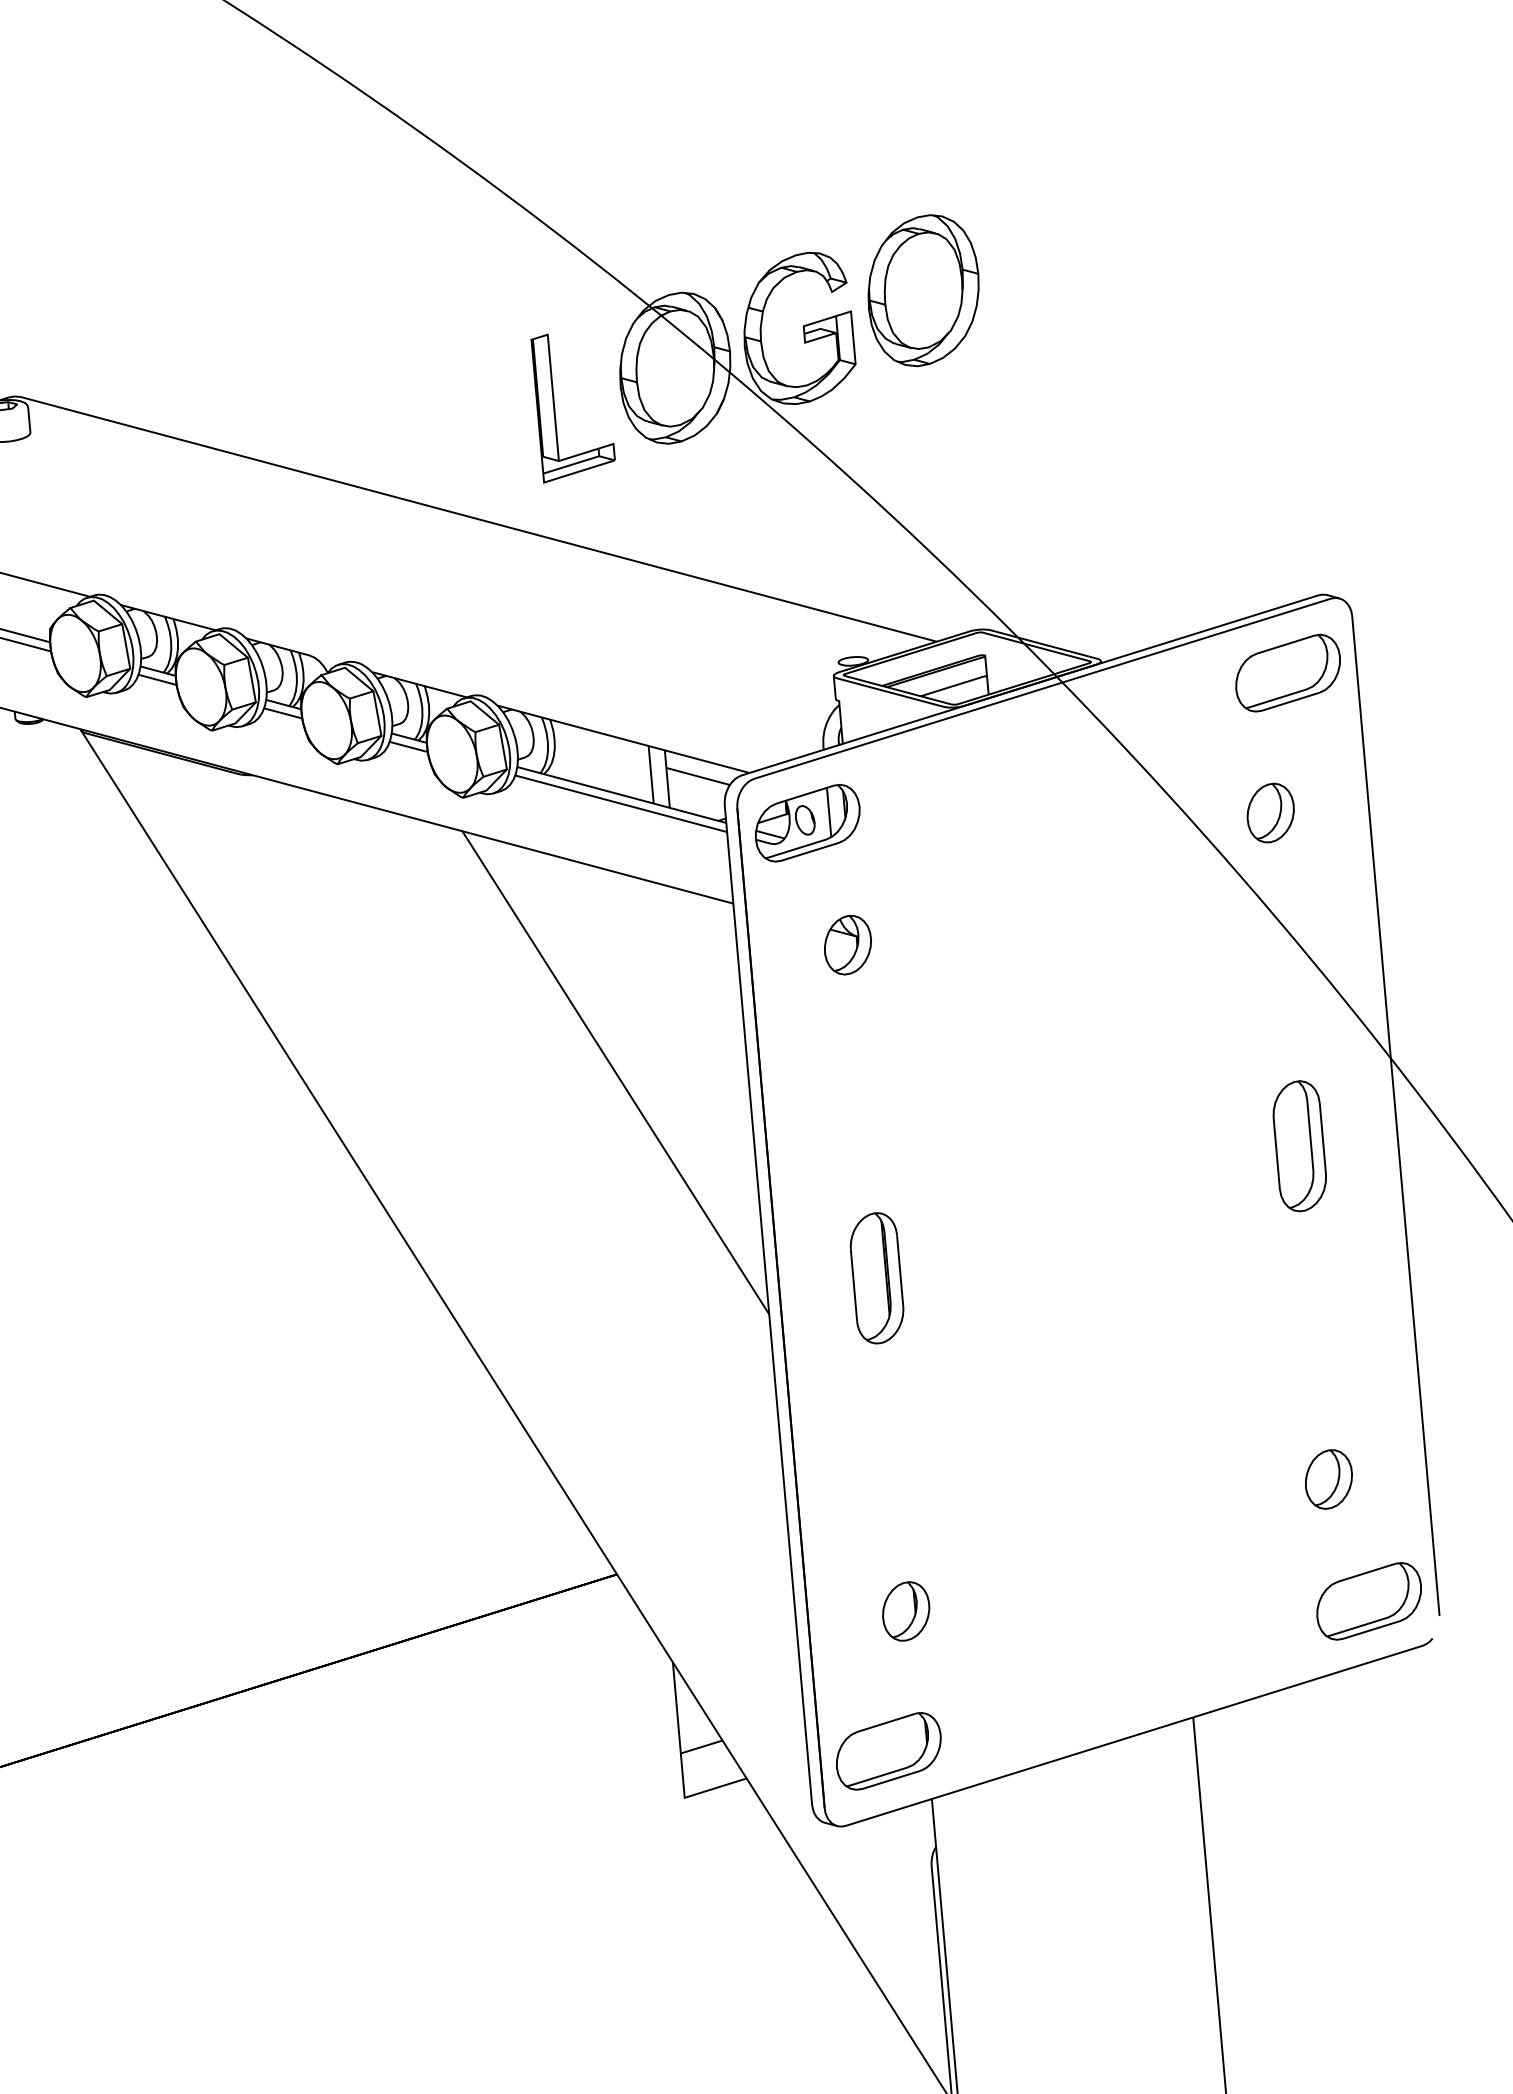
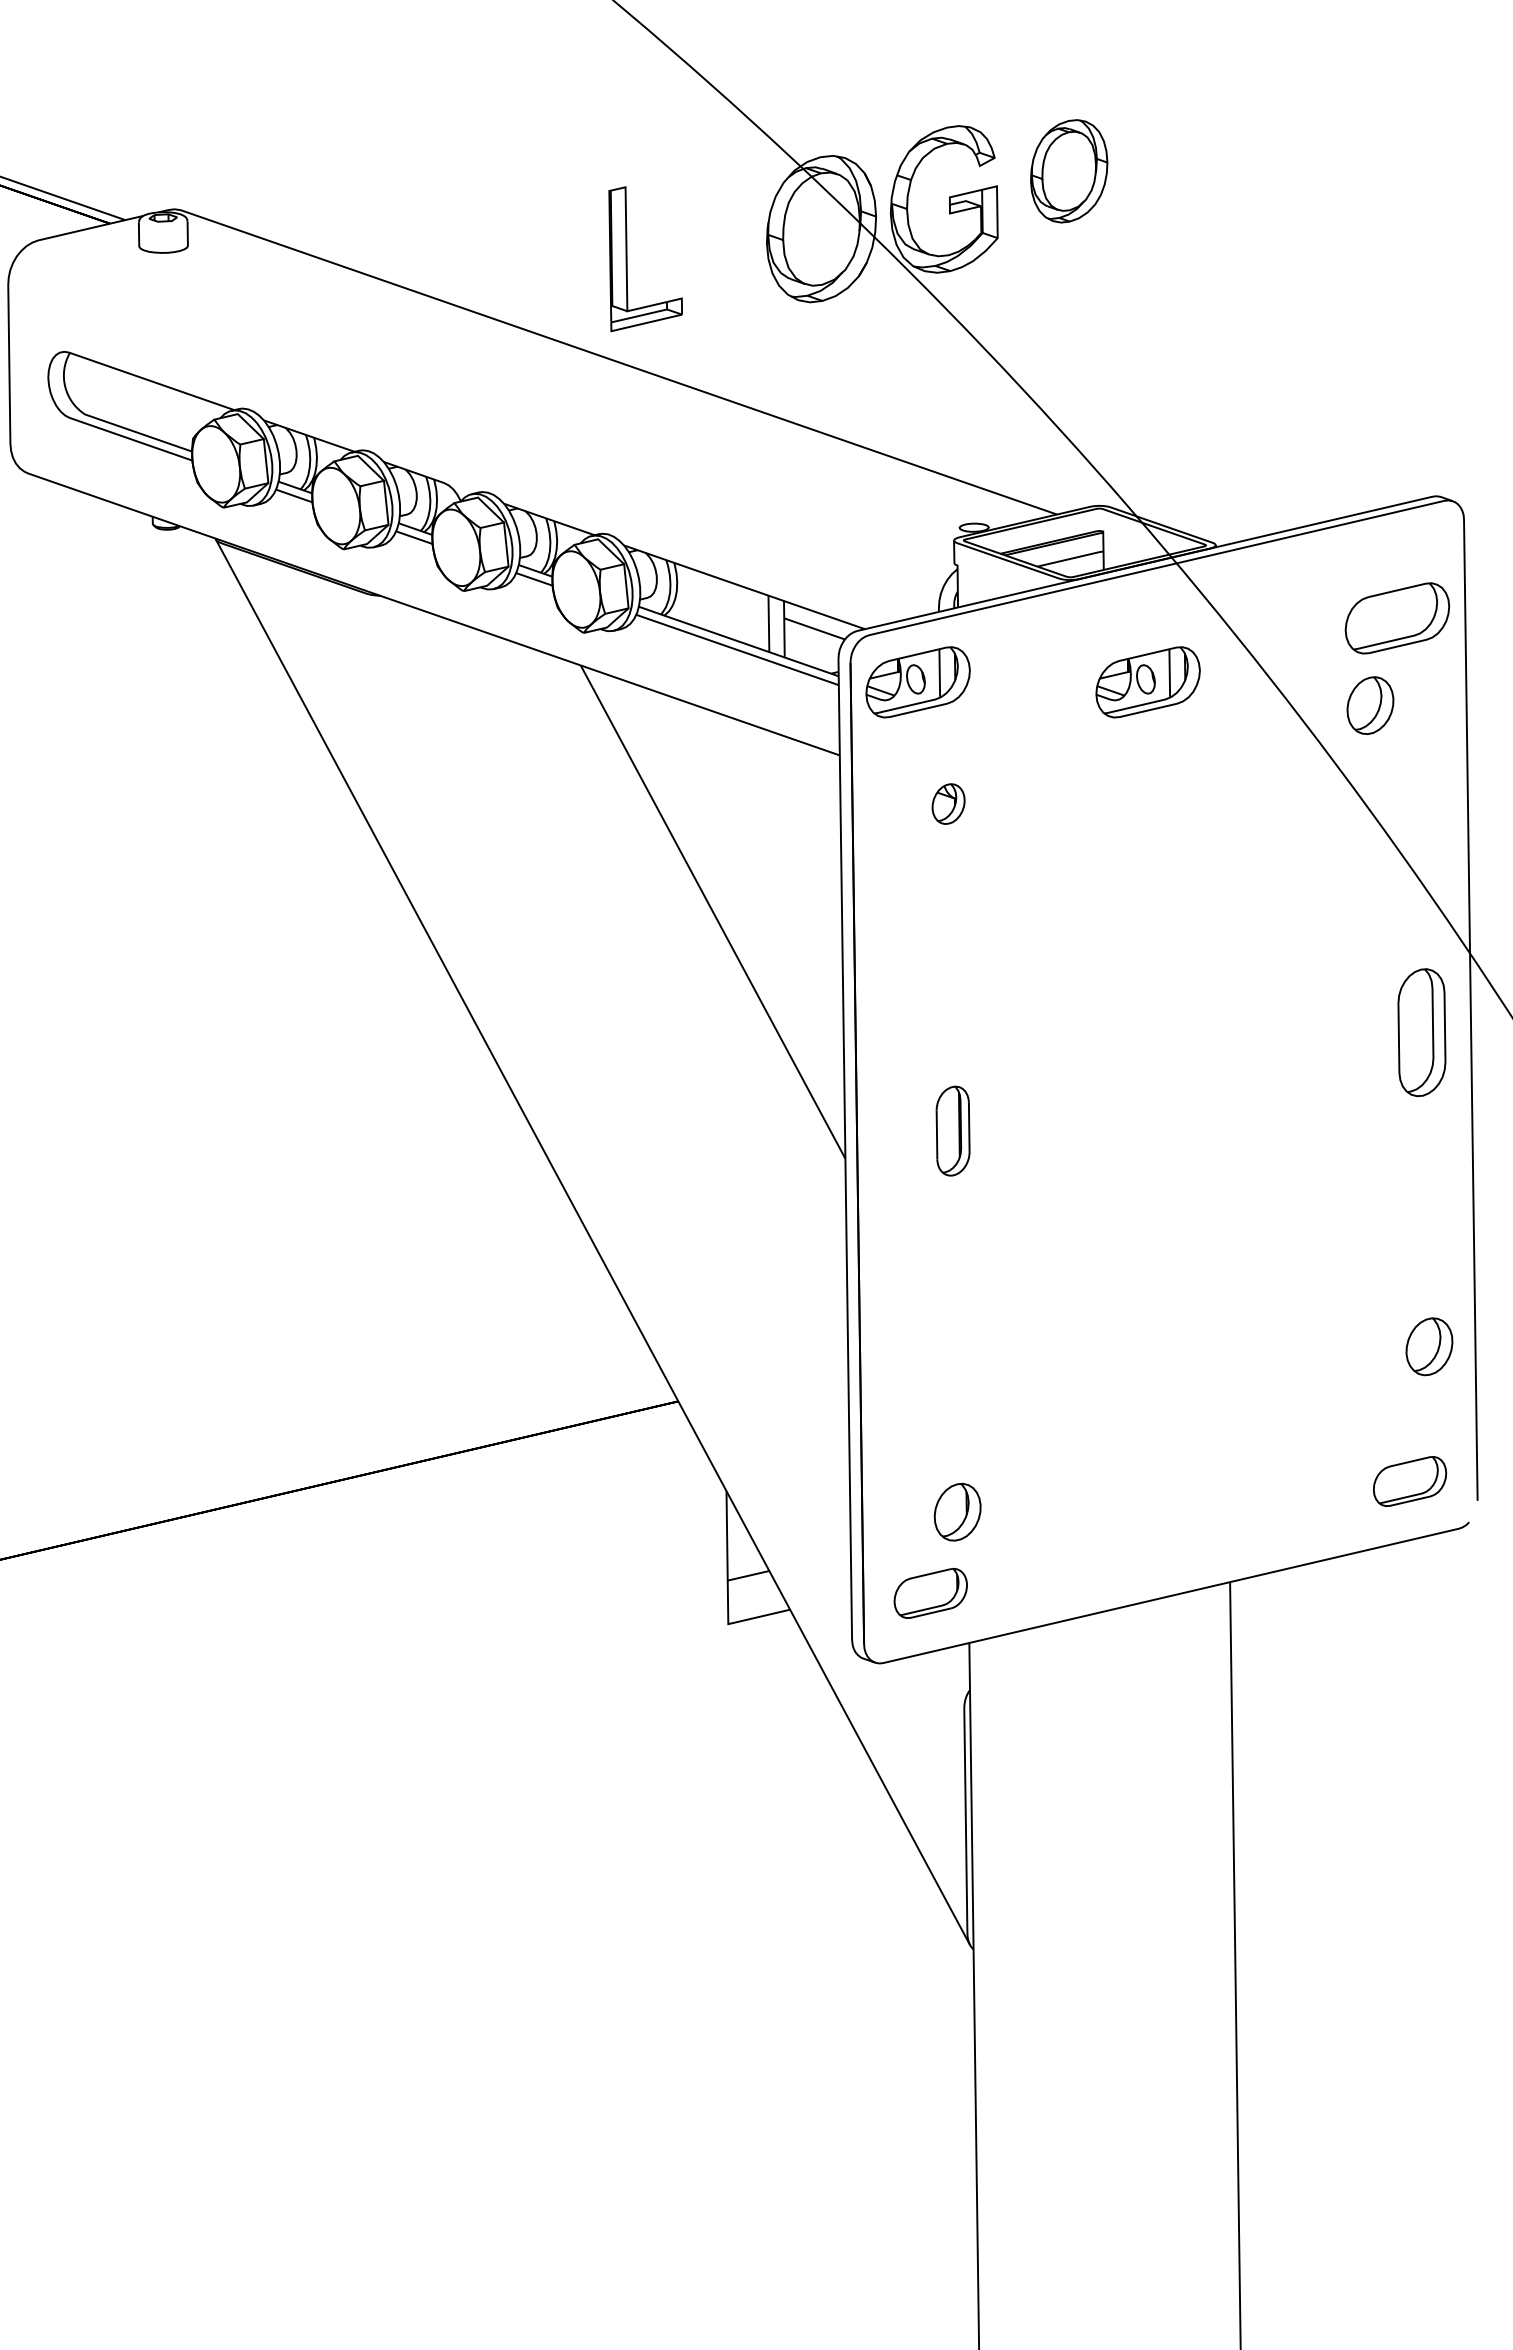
part: (922, 291) -> (1068, 171), size x0.7
part: (555, 408) -> (627, 259), moved
part: (1288, 673) -> (1397, 618), moved
part: (1041, 806) -> (1147, 682), added
part: (847, 944) -> (948, 803), size x0.7
part: (1299, 1146) -> (1421, 1032), moved
part: (876, 1277) -> (952, 1130), size x0.7
part: (1328, 1479) -> (1429, 1346), moved
part: (1368, 1601) -> (1409, 1481), size x0.7
part: (906, 1611) -> (957, 1512), moved
part: (888, 1751) -> (930, 1593), size x0.7

